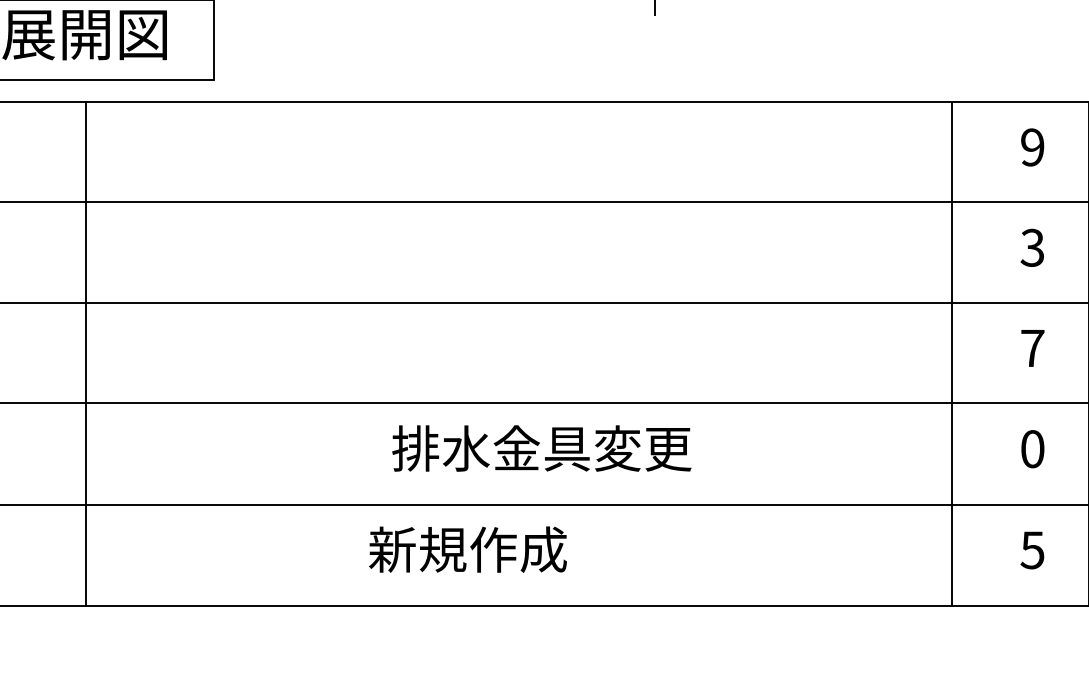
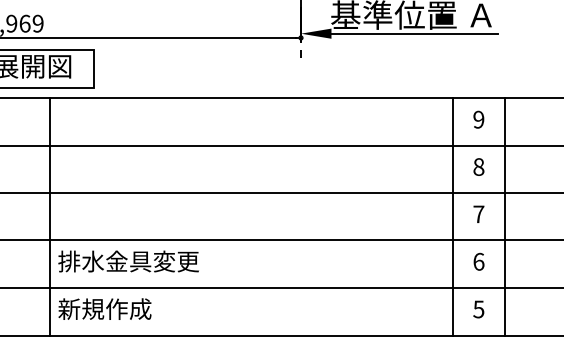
text: (1031, 246) -> (478, 166), 3 -> 8
line: (86, 352) -> (50, 216), moved
line: (951, 352) -> (452, 216), moved
text: (541, 448) -> (128, 261), moved
text: (1031, 448) -> (478, 261), 0 -> 6
text: (467, 548) -> (104, 308), moved

